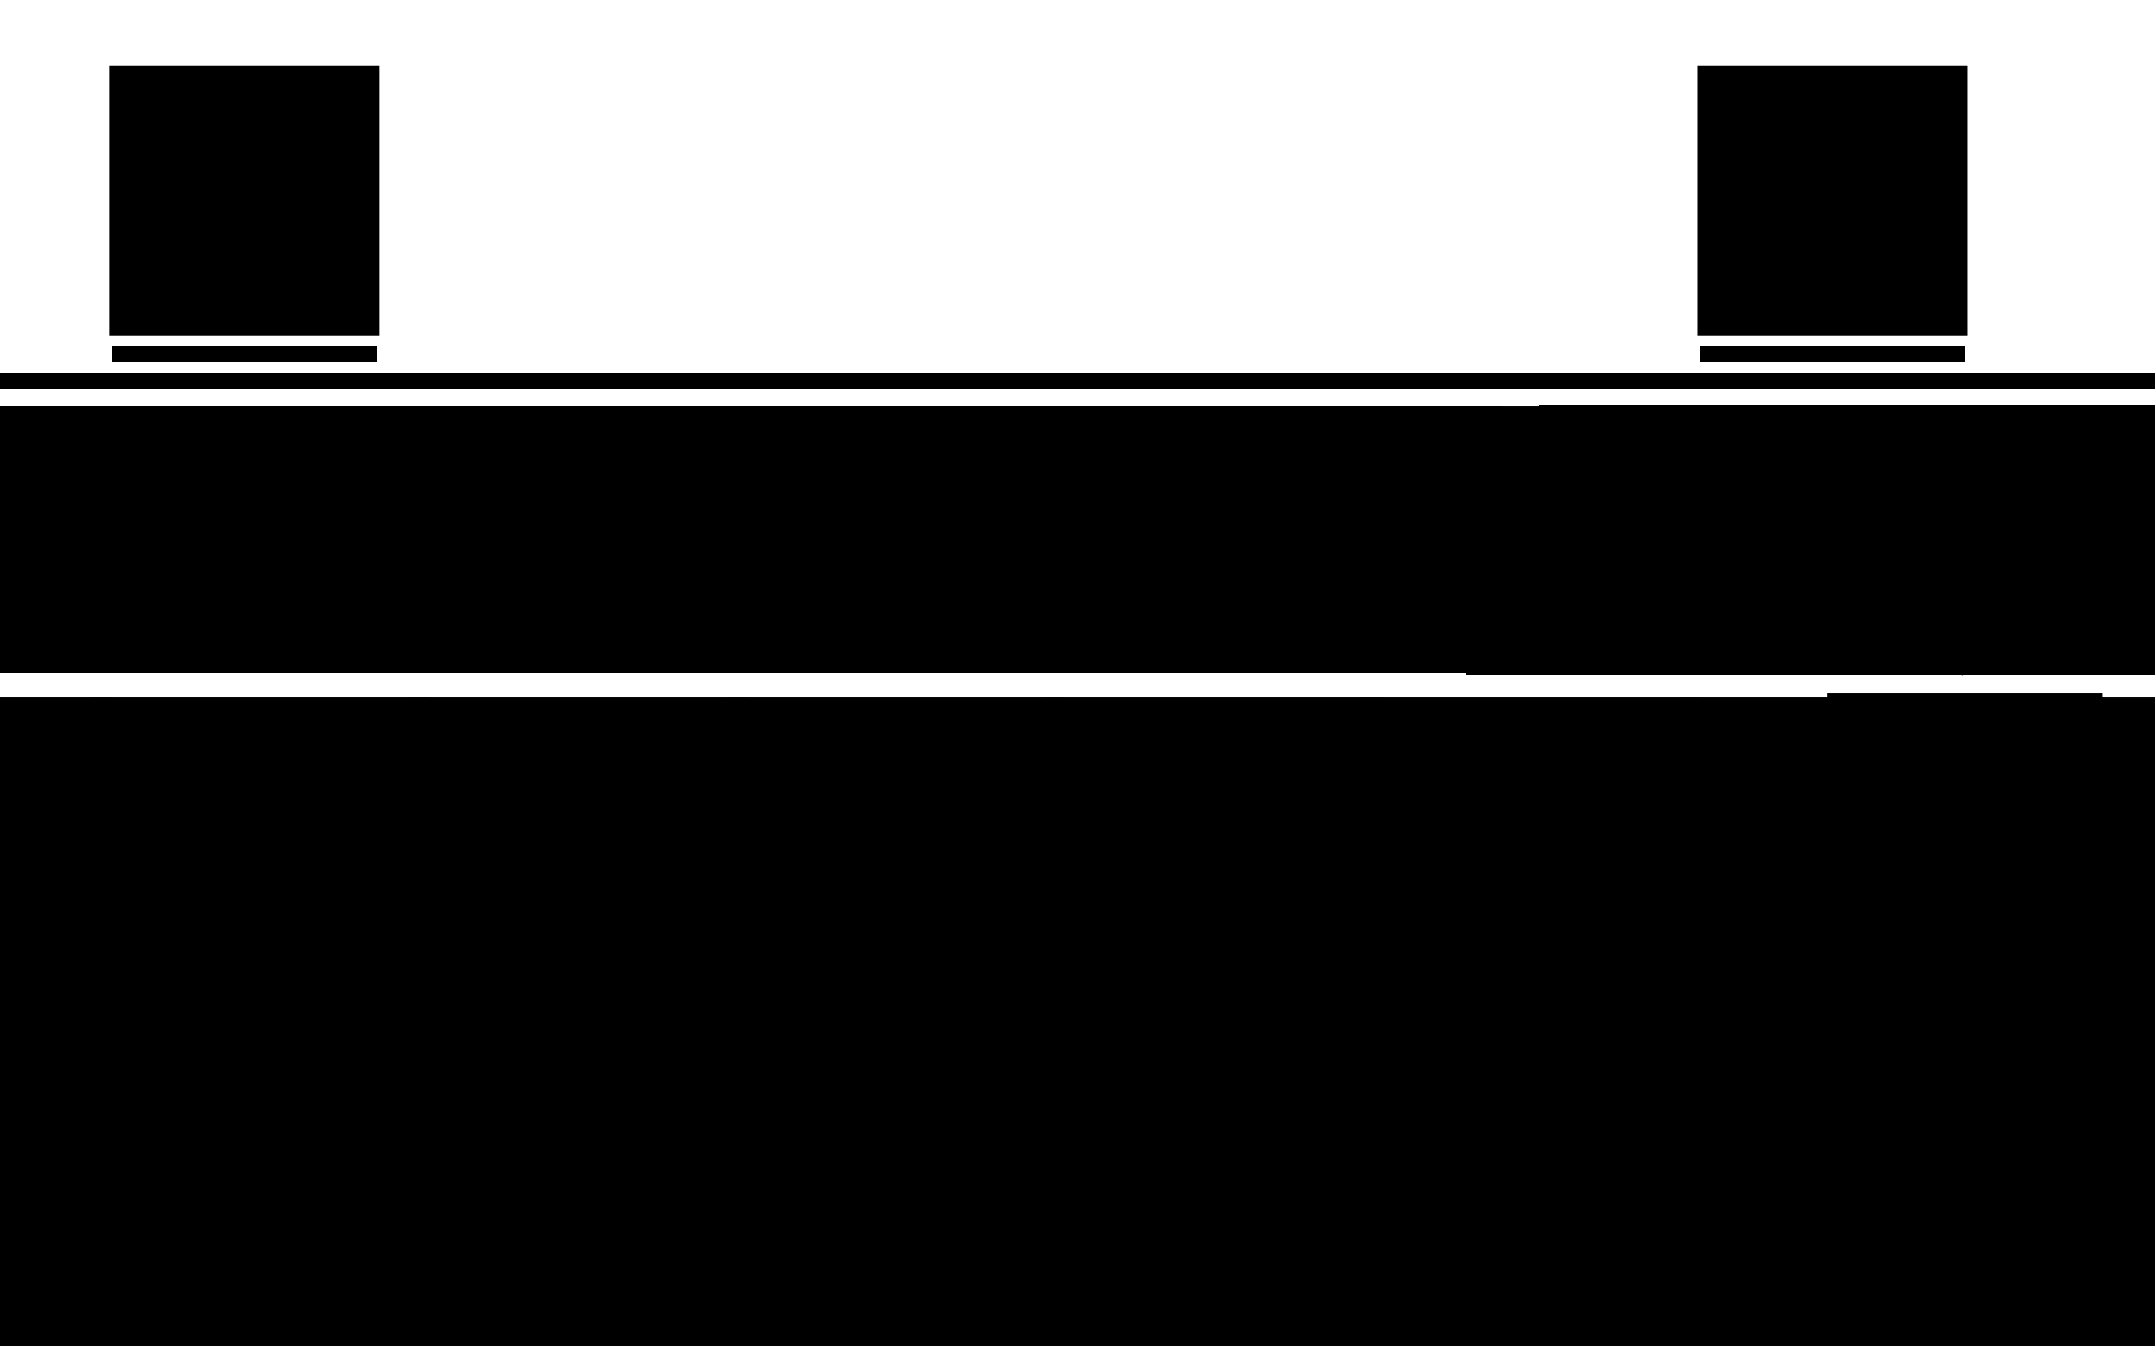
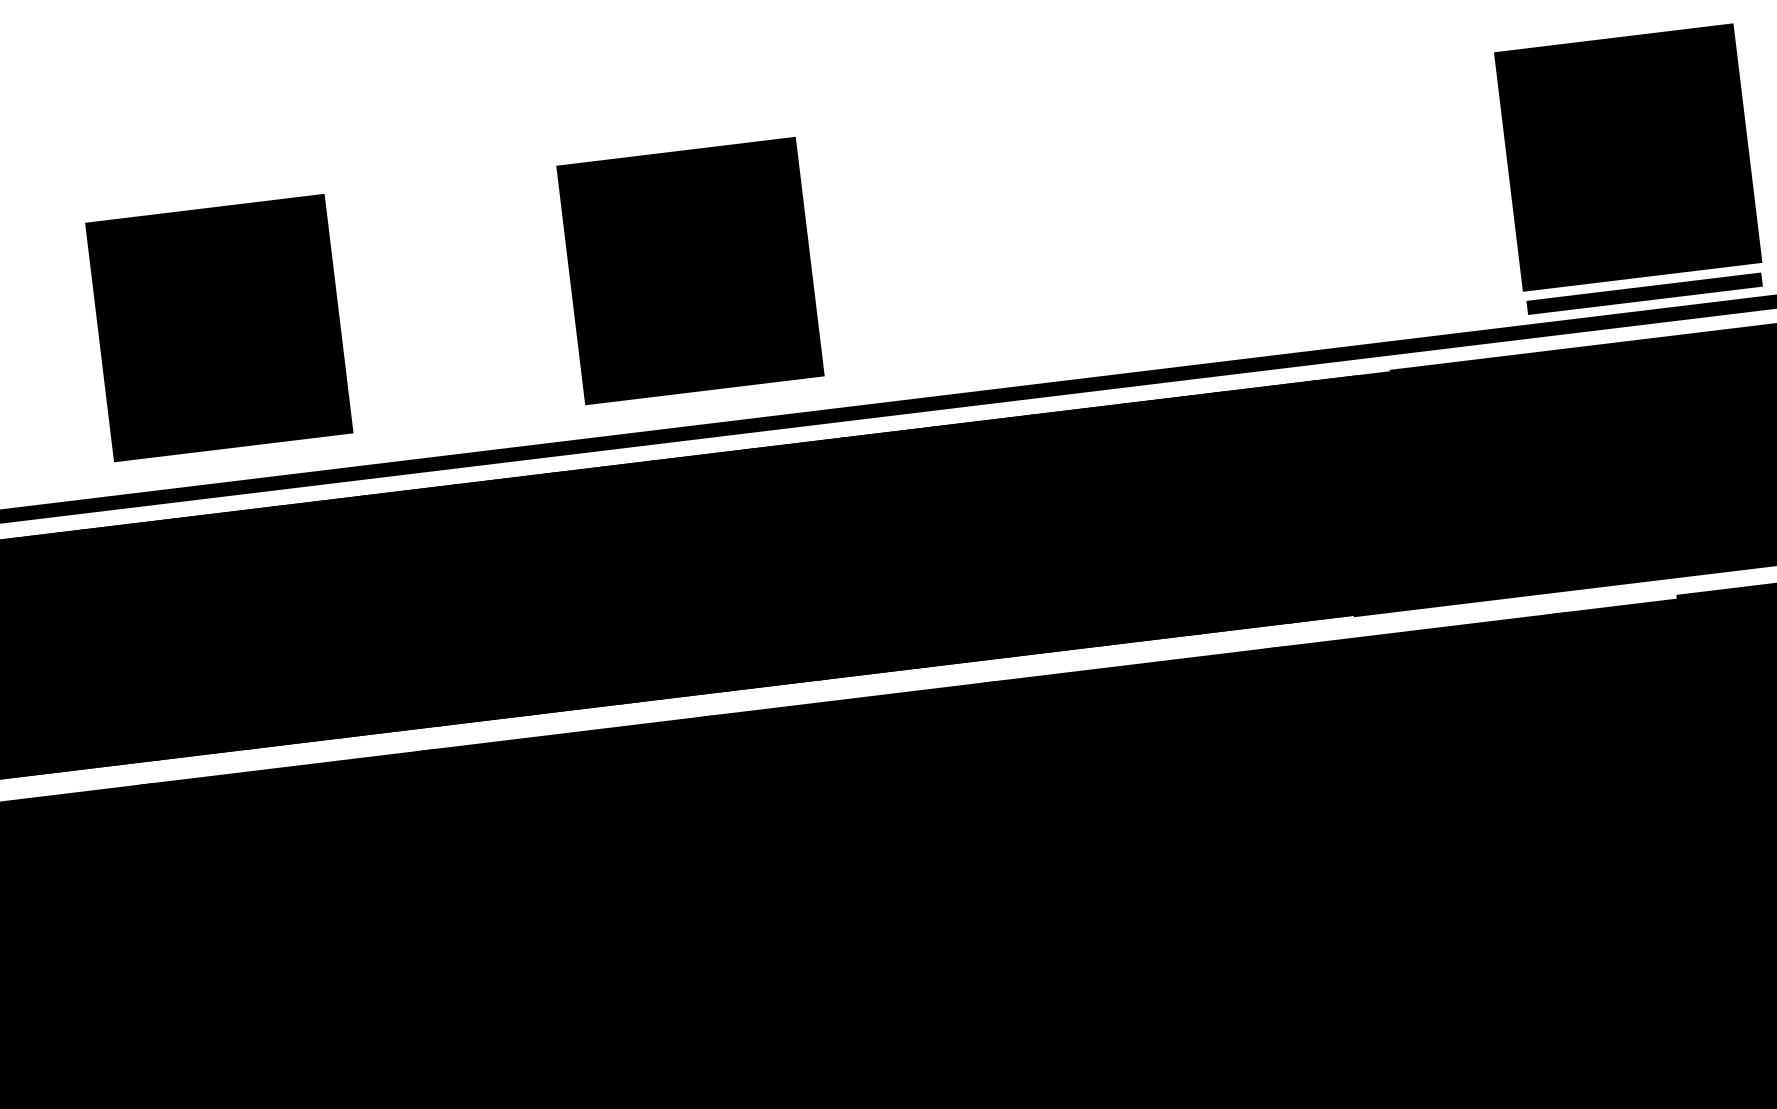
part: (775, 200) -> (690, 270), added
line: (244, 353) -> (235, 463), removed

